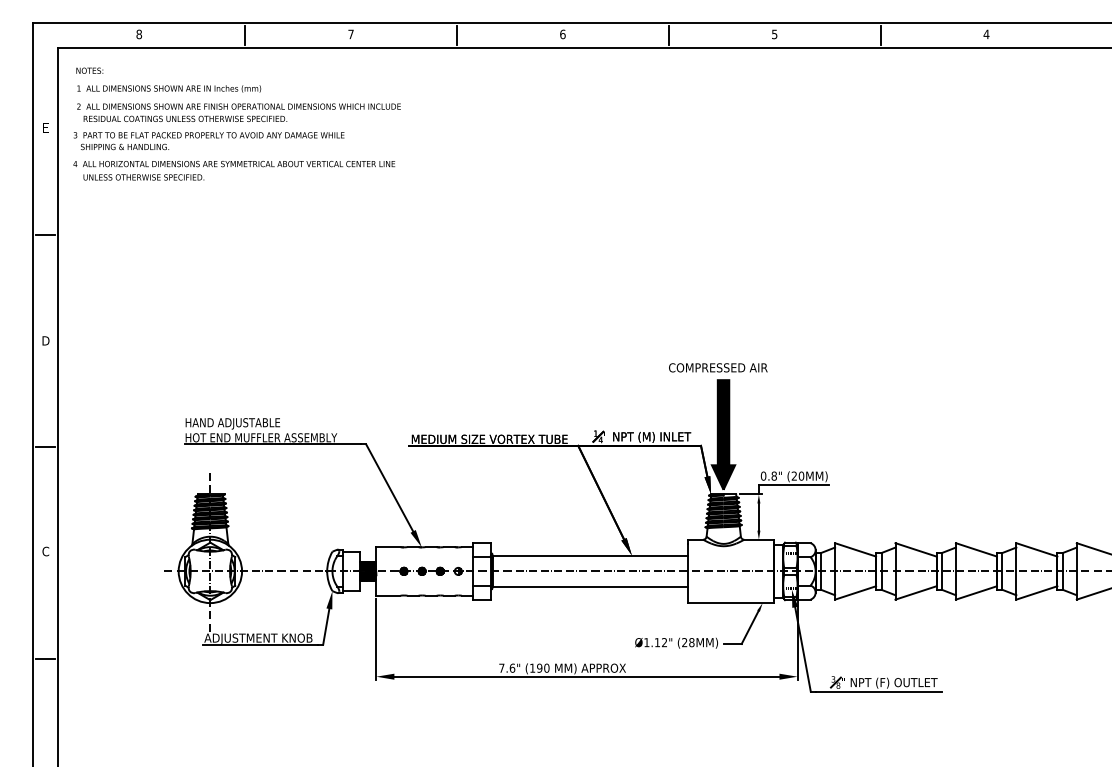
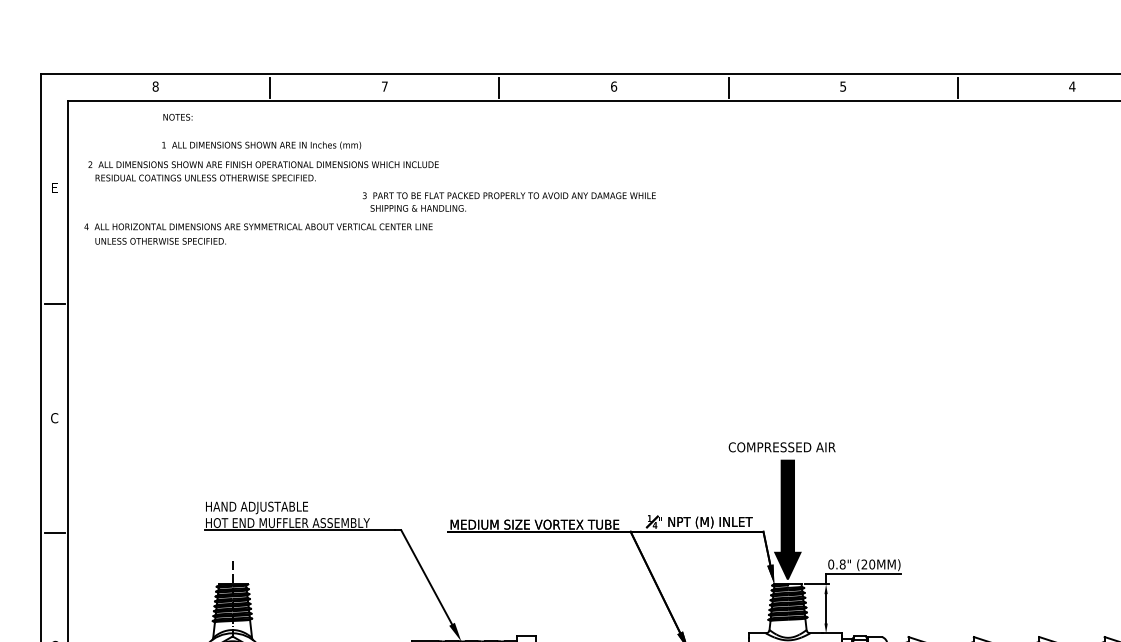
text: (89, 70) -> (177, 116), moved
text: (169, 88) -> (261, 145), moved
text: (208, 141) -> (508, 202), moved
text: (45, 340) -> (54, 417), D -> C

